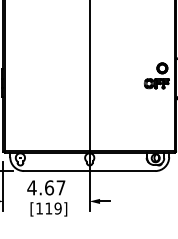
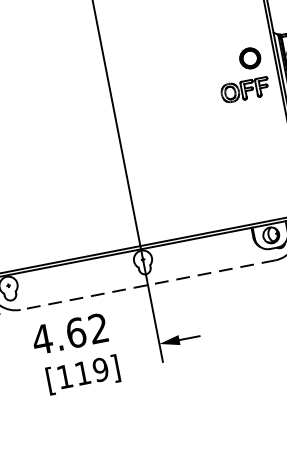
line: (89, 171) -> (147, 286), solid -> dashed
text: (60, 187) -> (97, 327), 4.67 -> 4.62

